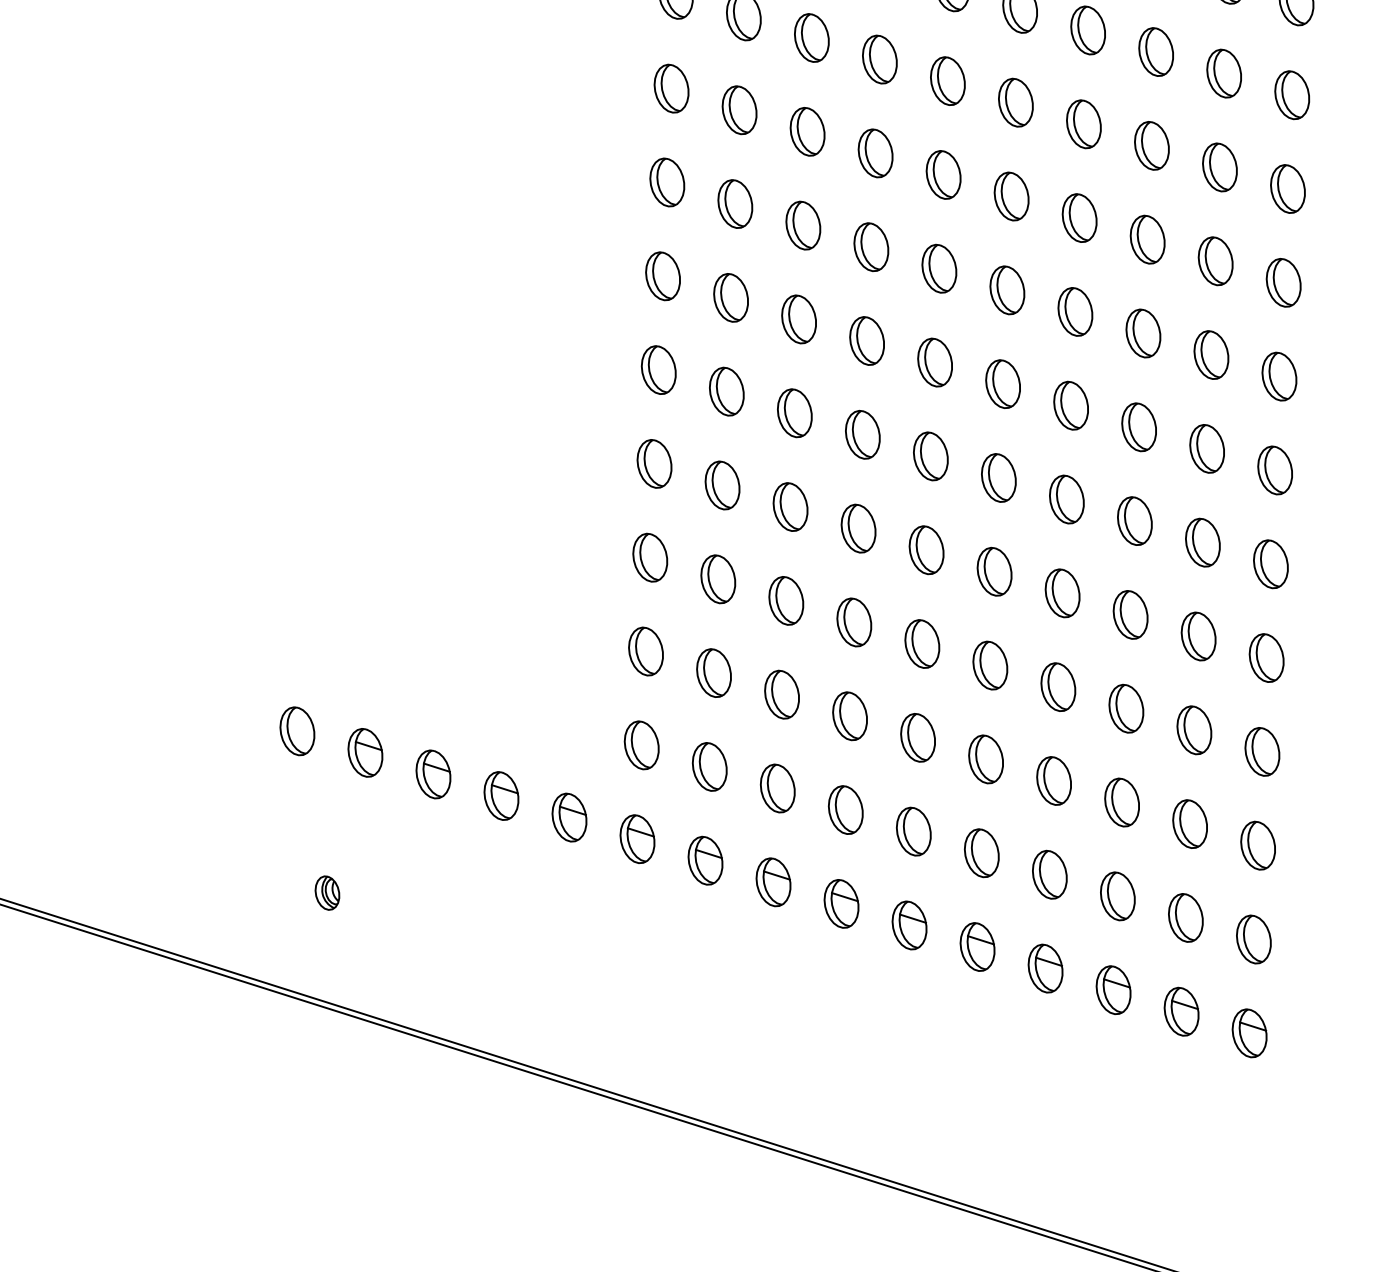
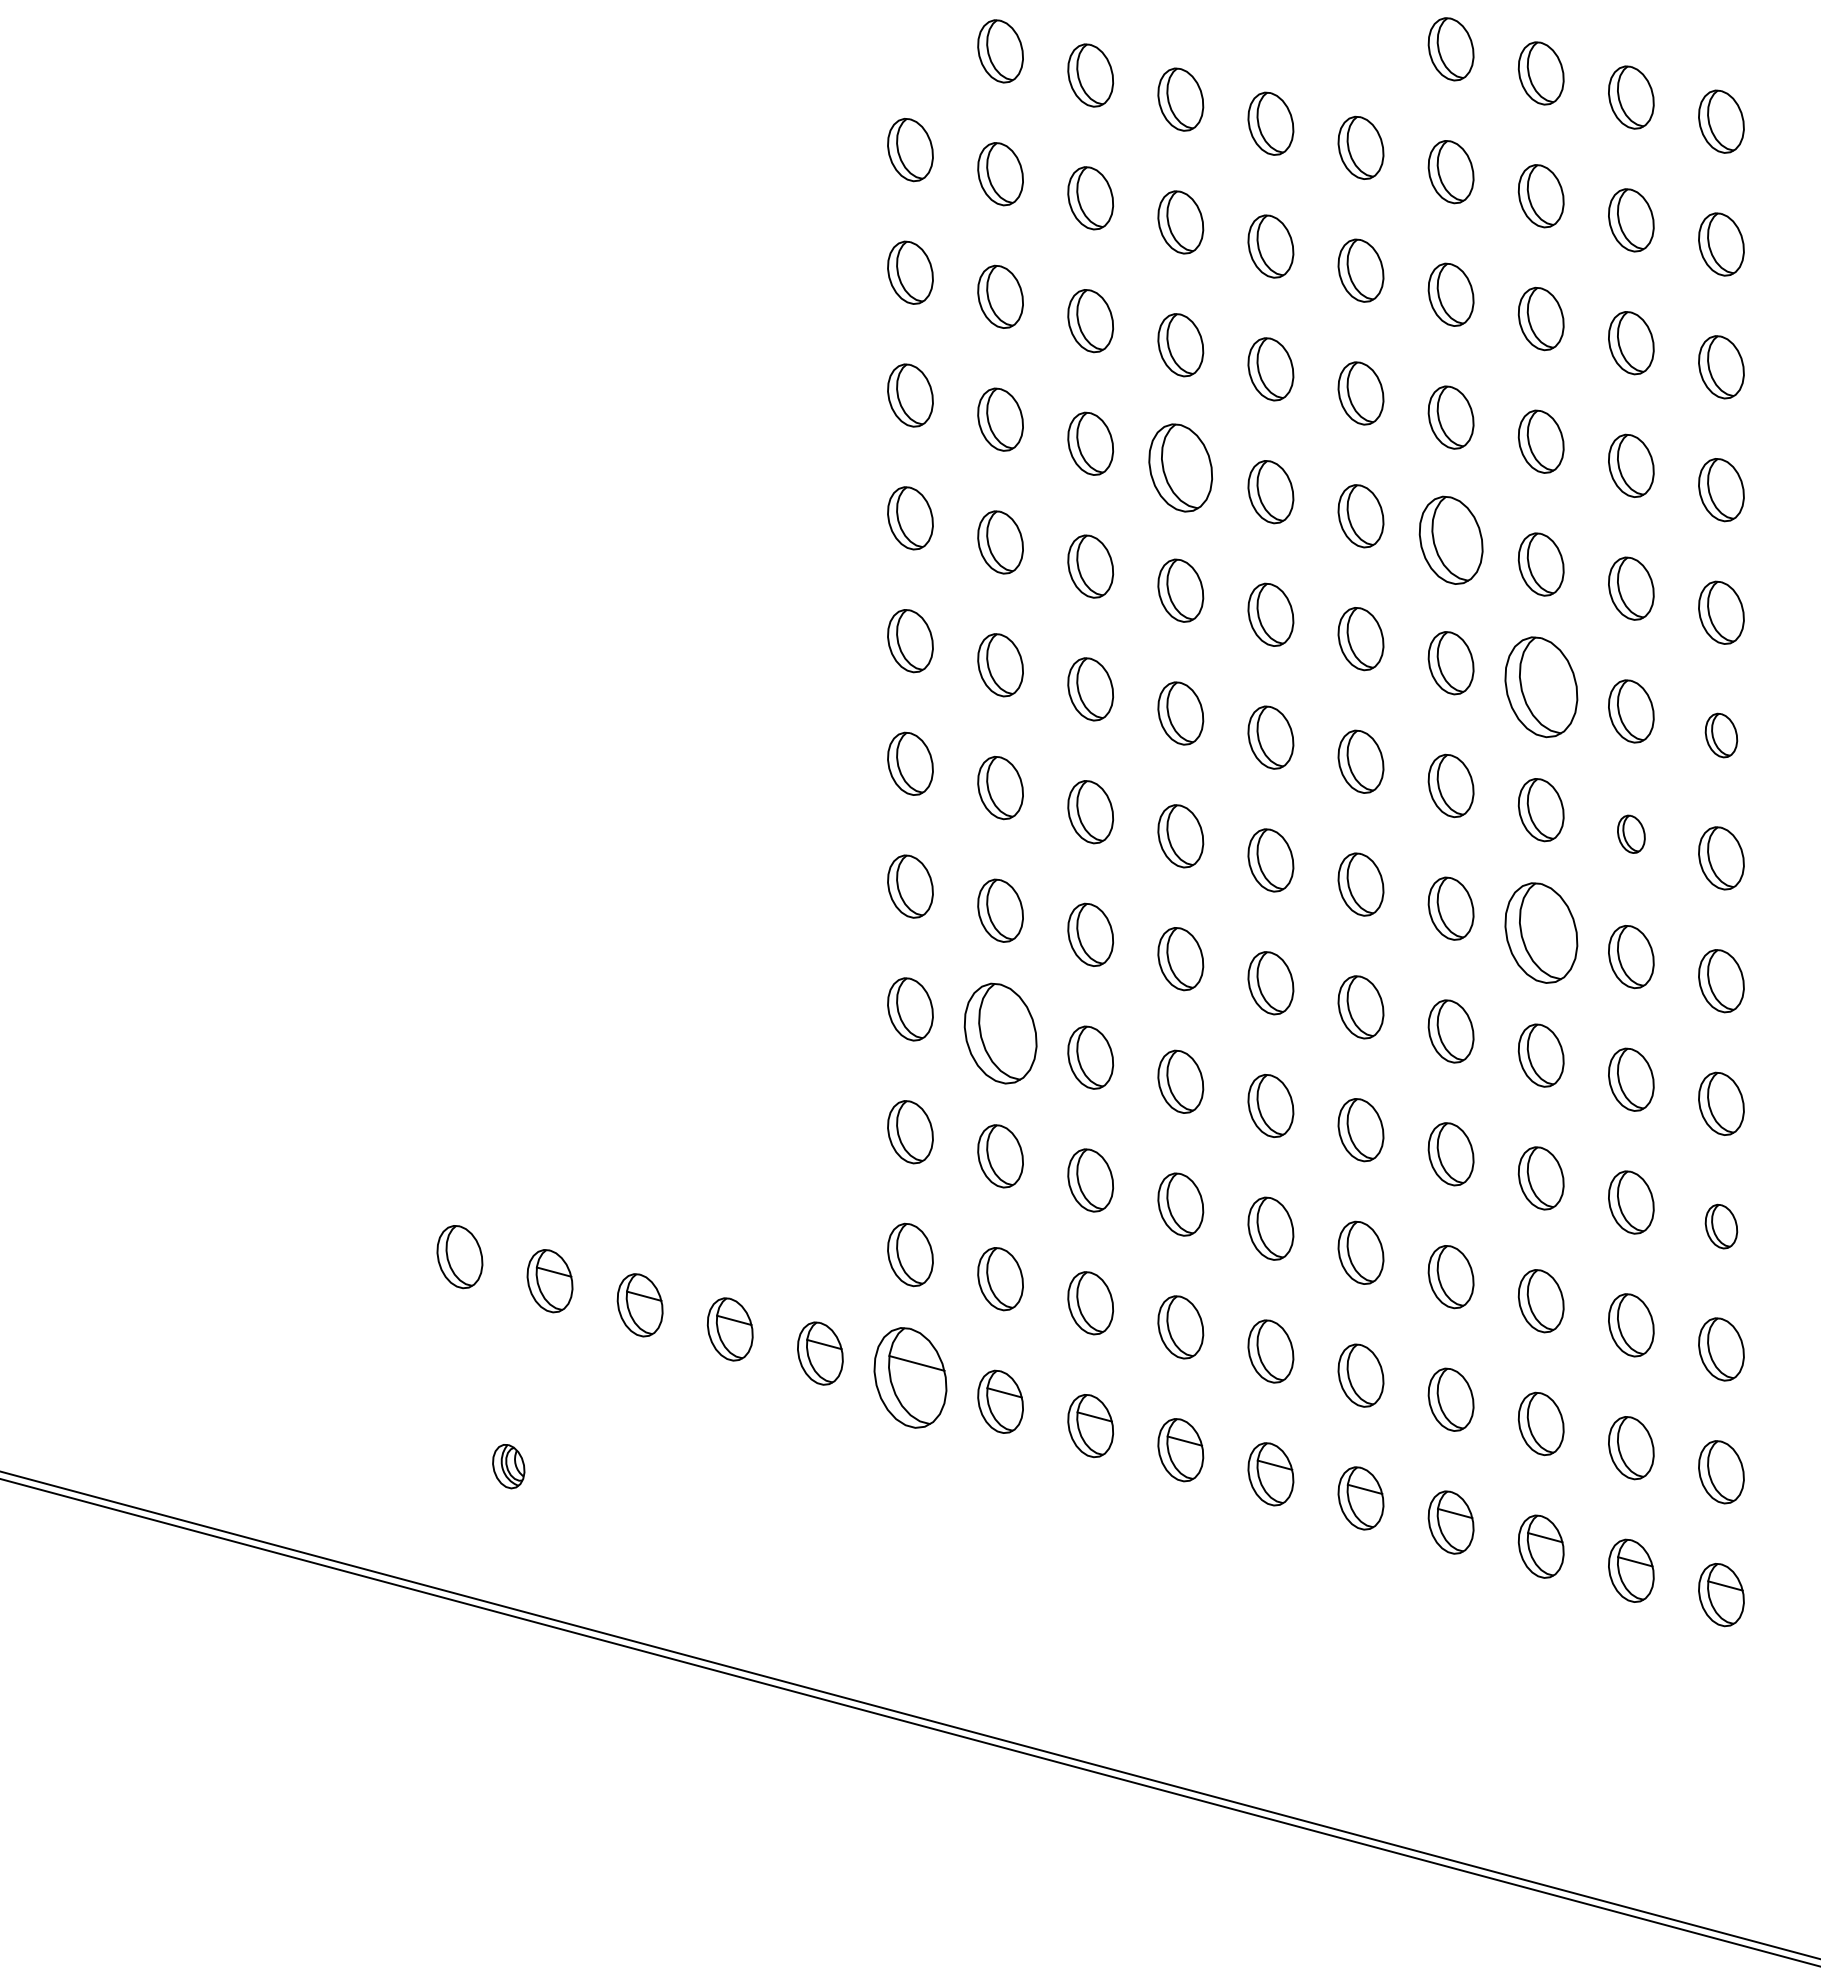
part: (875, 153) -> (1180, 467), size x1.4
part: (1079, 218) -> (1450, 540), size x1.4
part: (1142, 333) -> (1540, 687), size x1.6
part: (1279, 376) -> (1721, 735), size x0.7
part: (1207, 449) -> (1631, 834), size x0.6
part: (1134, 520) -> (1540, 932), size x1.6
part: (718, 579) -> (1000, 1033), size x1.6
part: (1262, 751) -> (1721, 1226), size x0.7
part: (637, 839) -> (910, 1377), size x1.6

